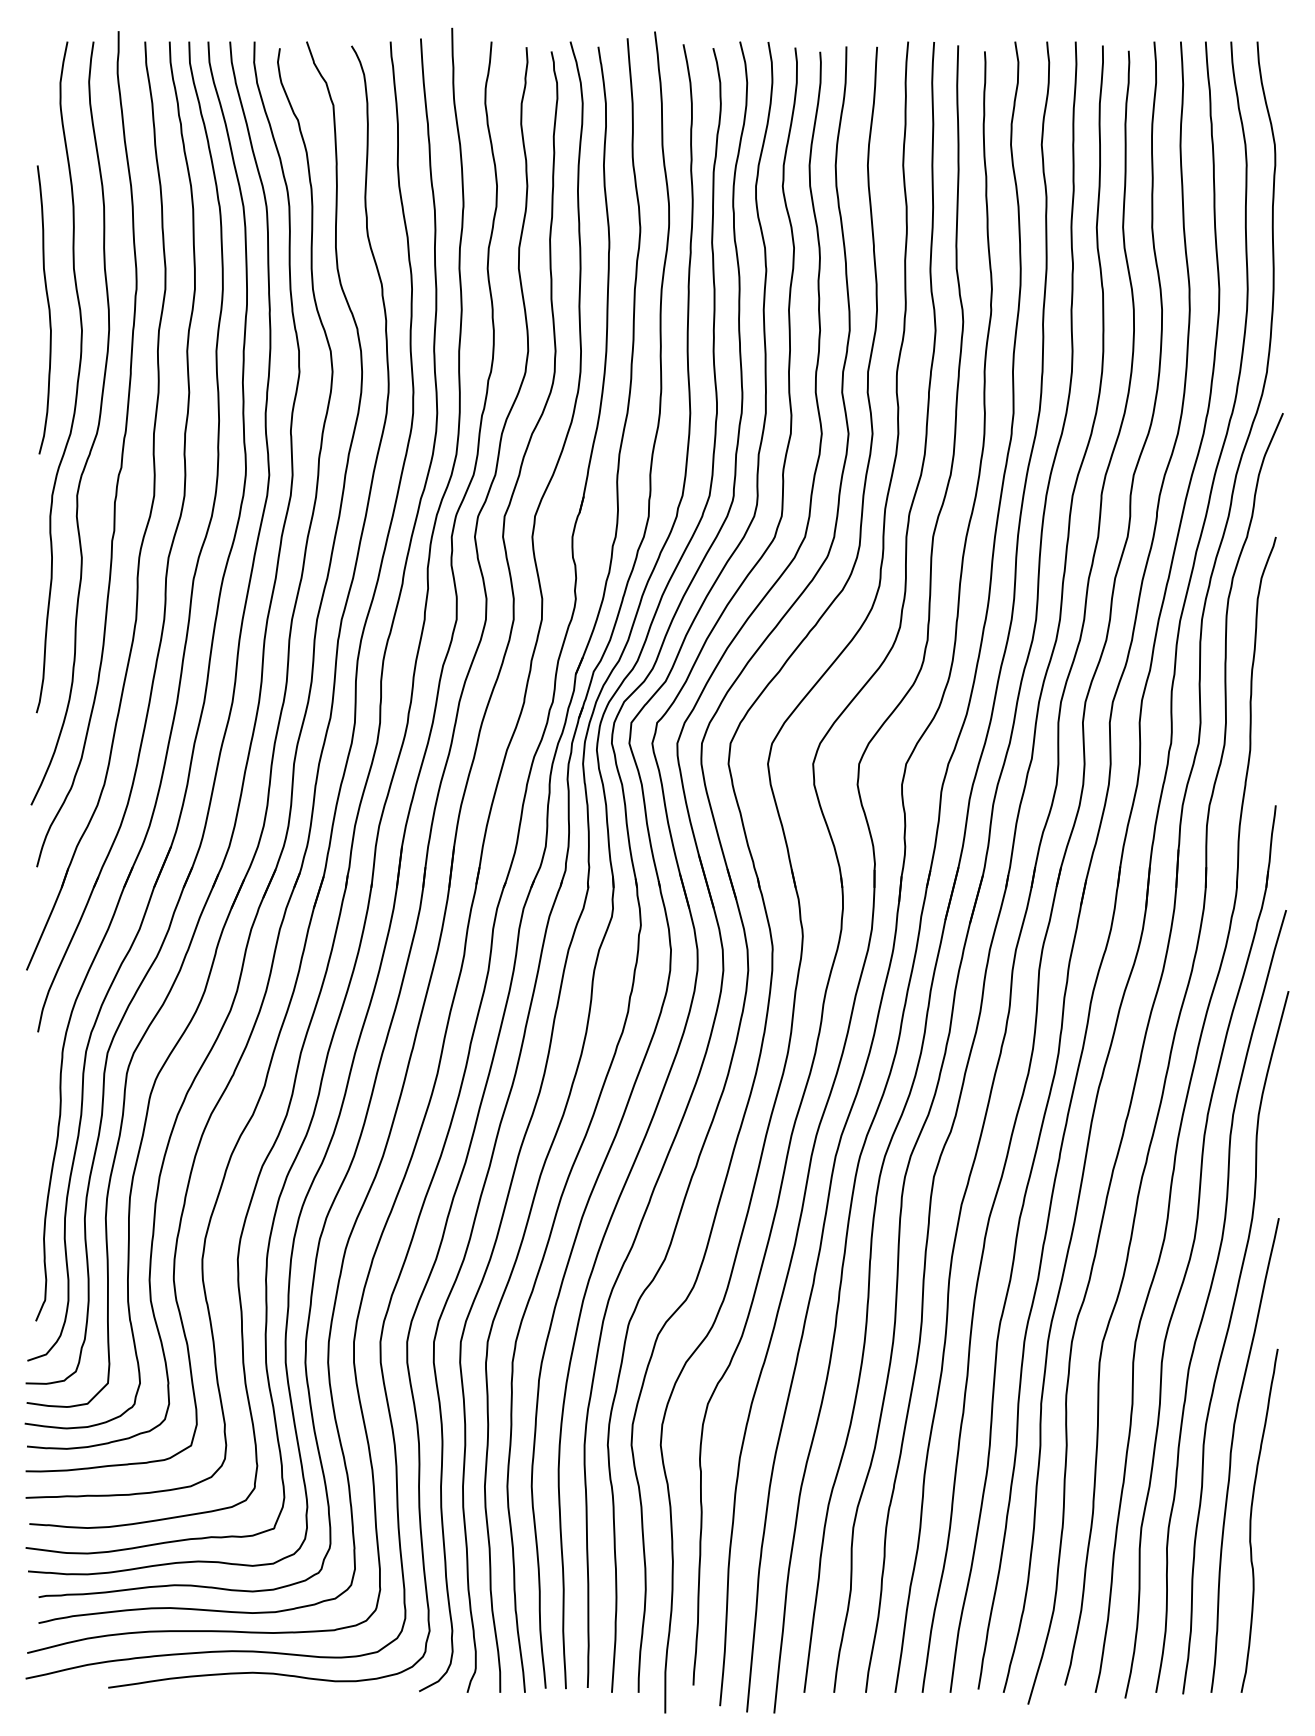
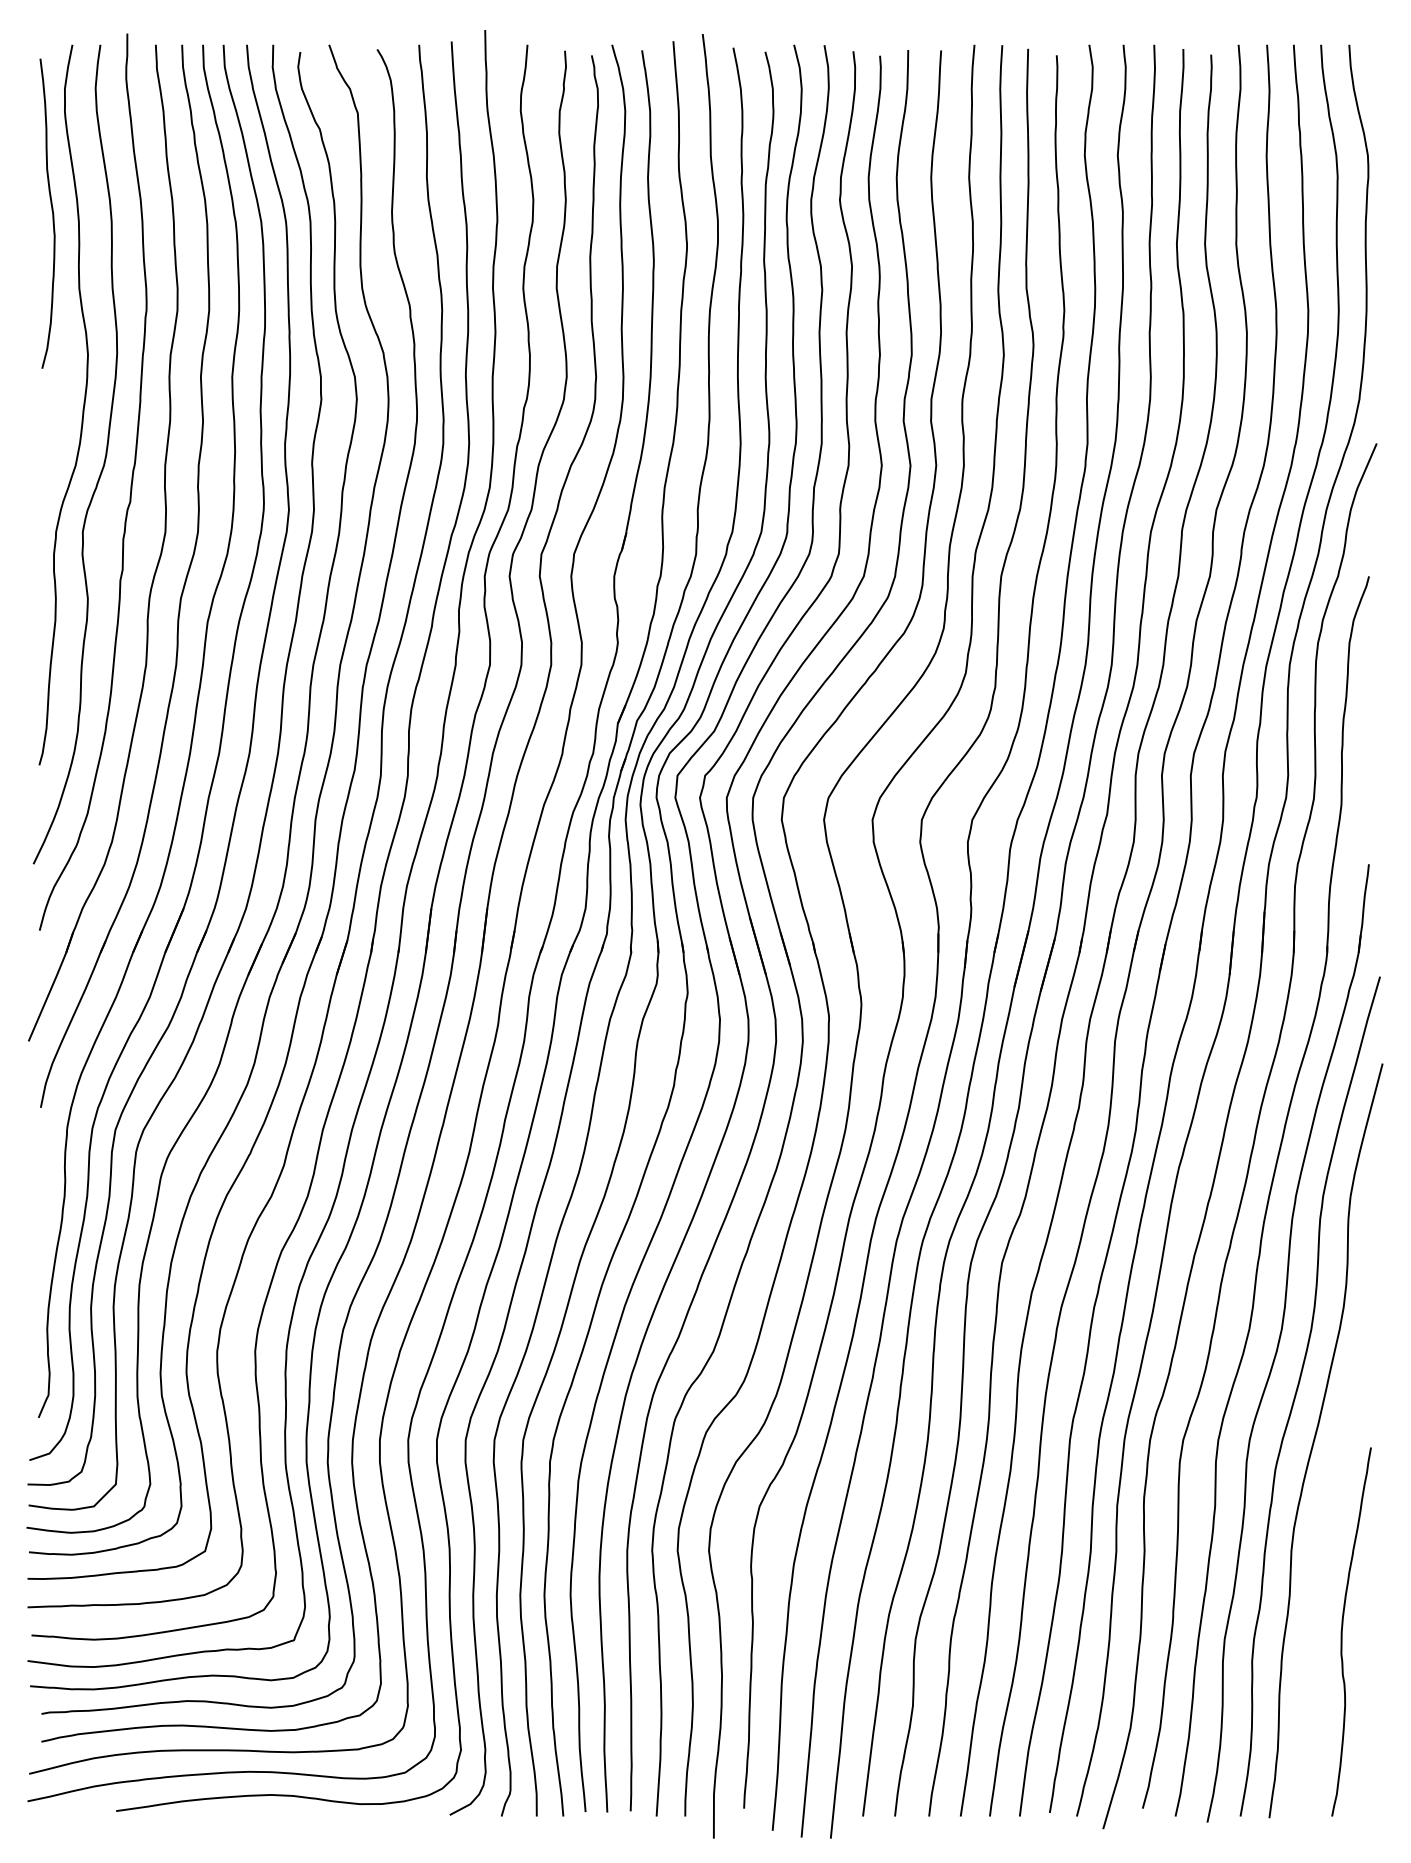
curve: (47, 306) -> (51, 210), moved
curve: (1231, 1455) -> (1321, 1561), removed

